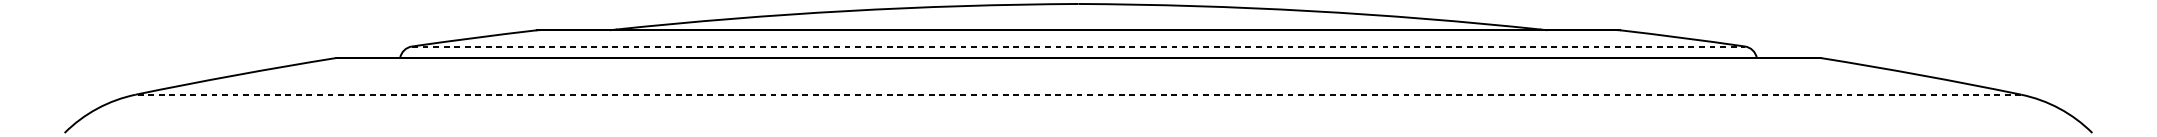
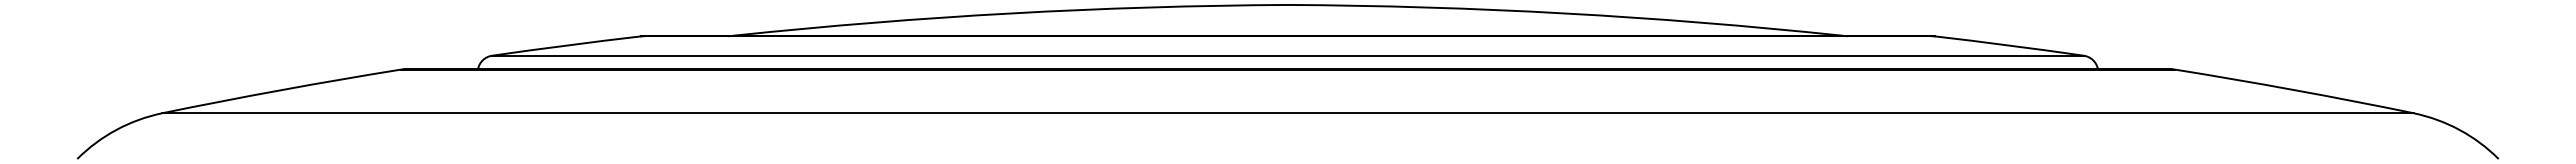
line: (1078, 46) -> (1288, 55), dashed -> solid
line: (1078, 94) -> (1288, 113), dashed -> solid

